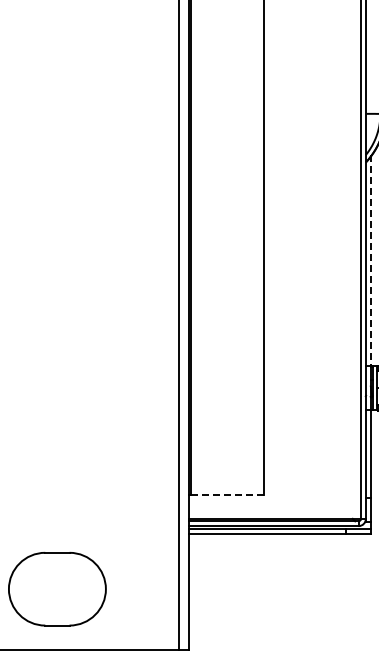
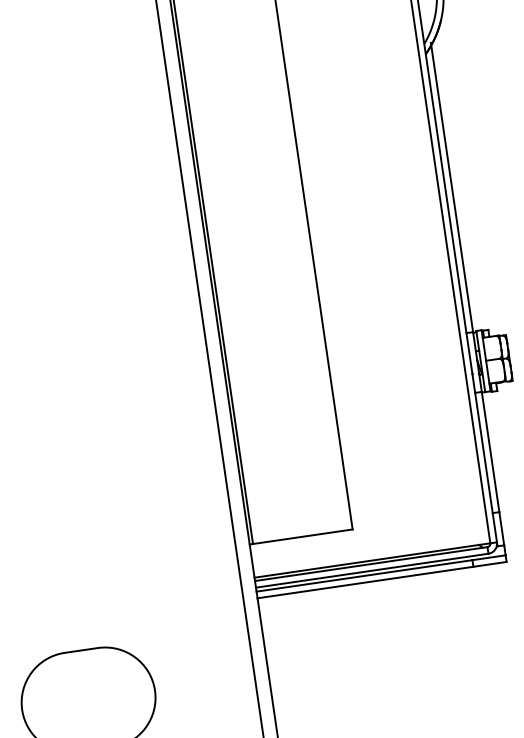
line: (370, 260) -> (451, 187), dashed -> solid
line: (228, 494) -> (303, 536), dashed -> solid

